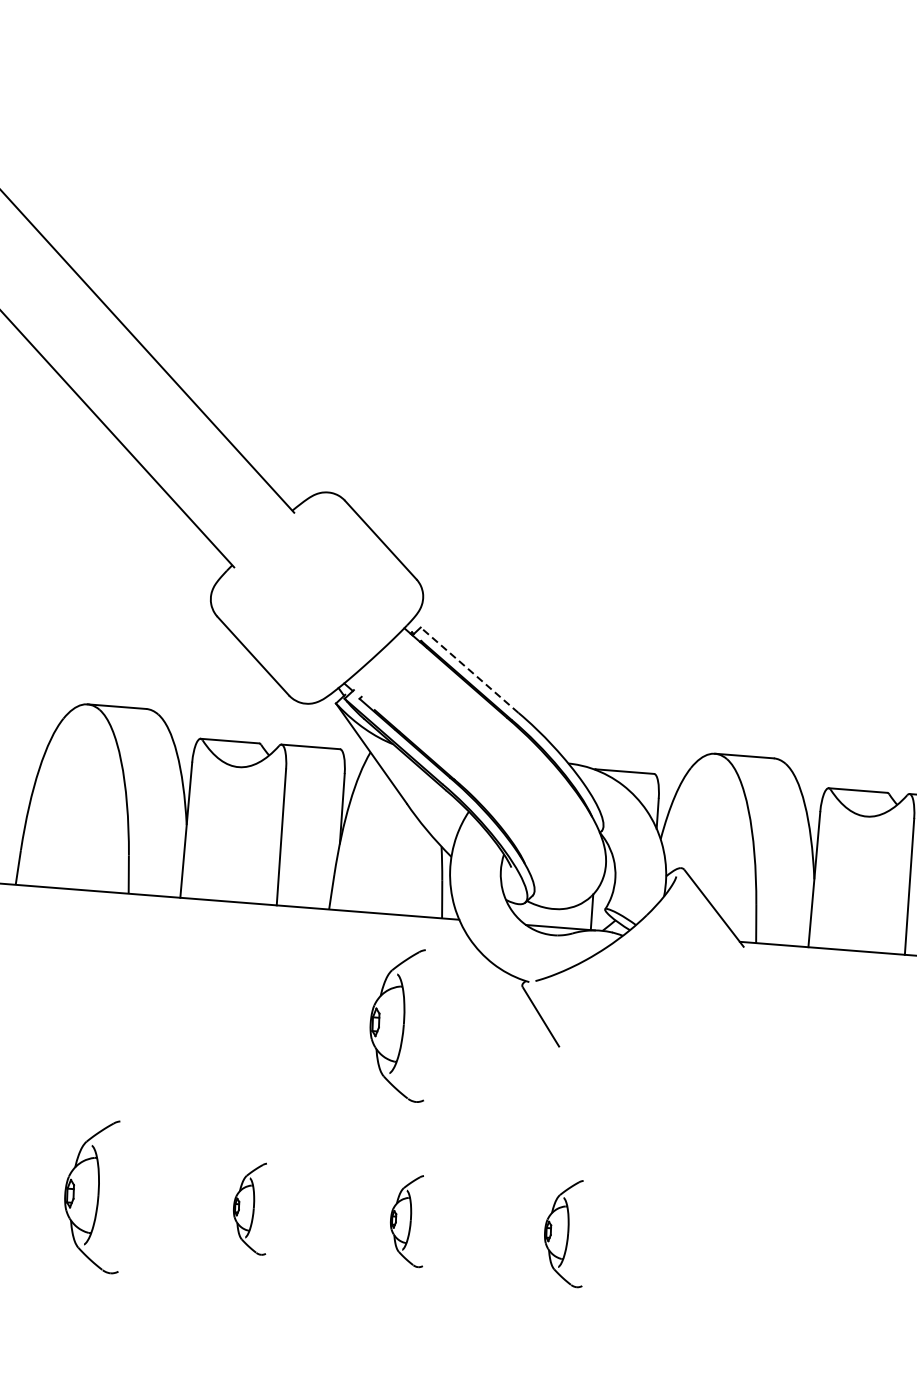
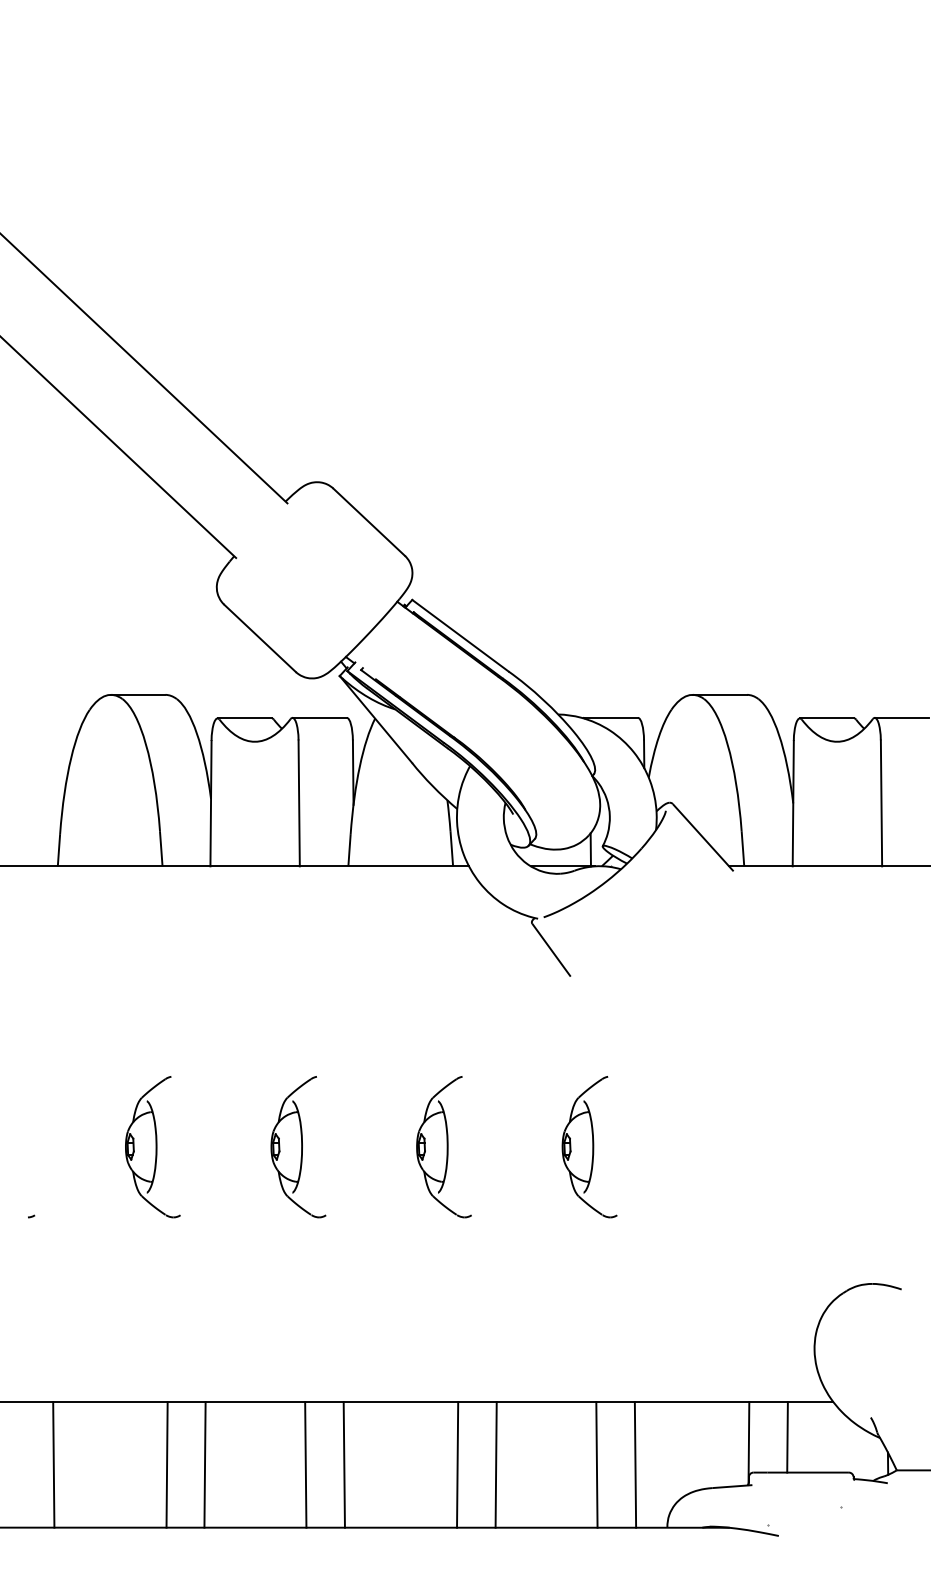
line: (469, 669) -> (460, 635), dashed -> solid
part: (399, 1024) -> (421, 967), removed
part: (251, 1208) -> (298, 1147), size x1.67
part: (407, 1220) -> (443, 1147), size x1.67
part: (565, 1233) -> (589, 1147), size x1.43

